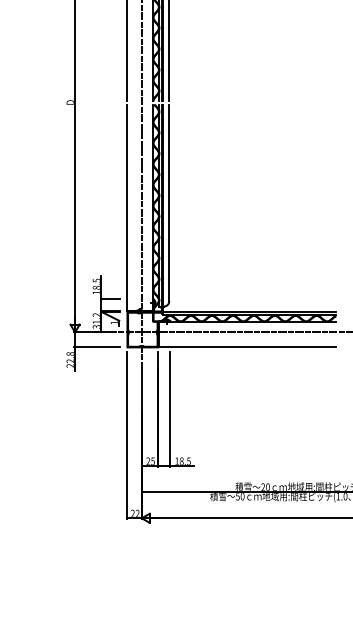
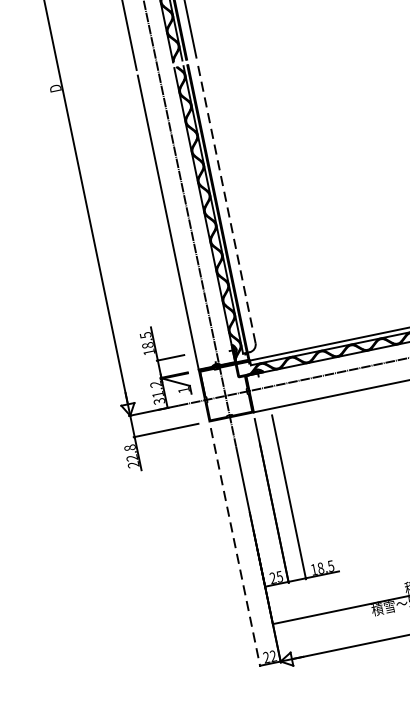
line: (169, 203) -> (226, 203), solid -> dashed
line: (127, 435) -> (235, 547), solid -> dashed

